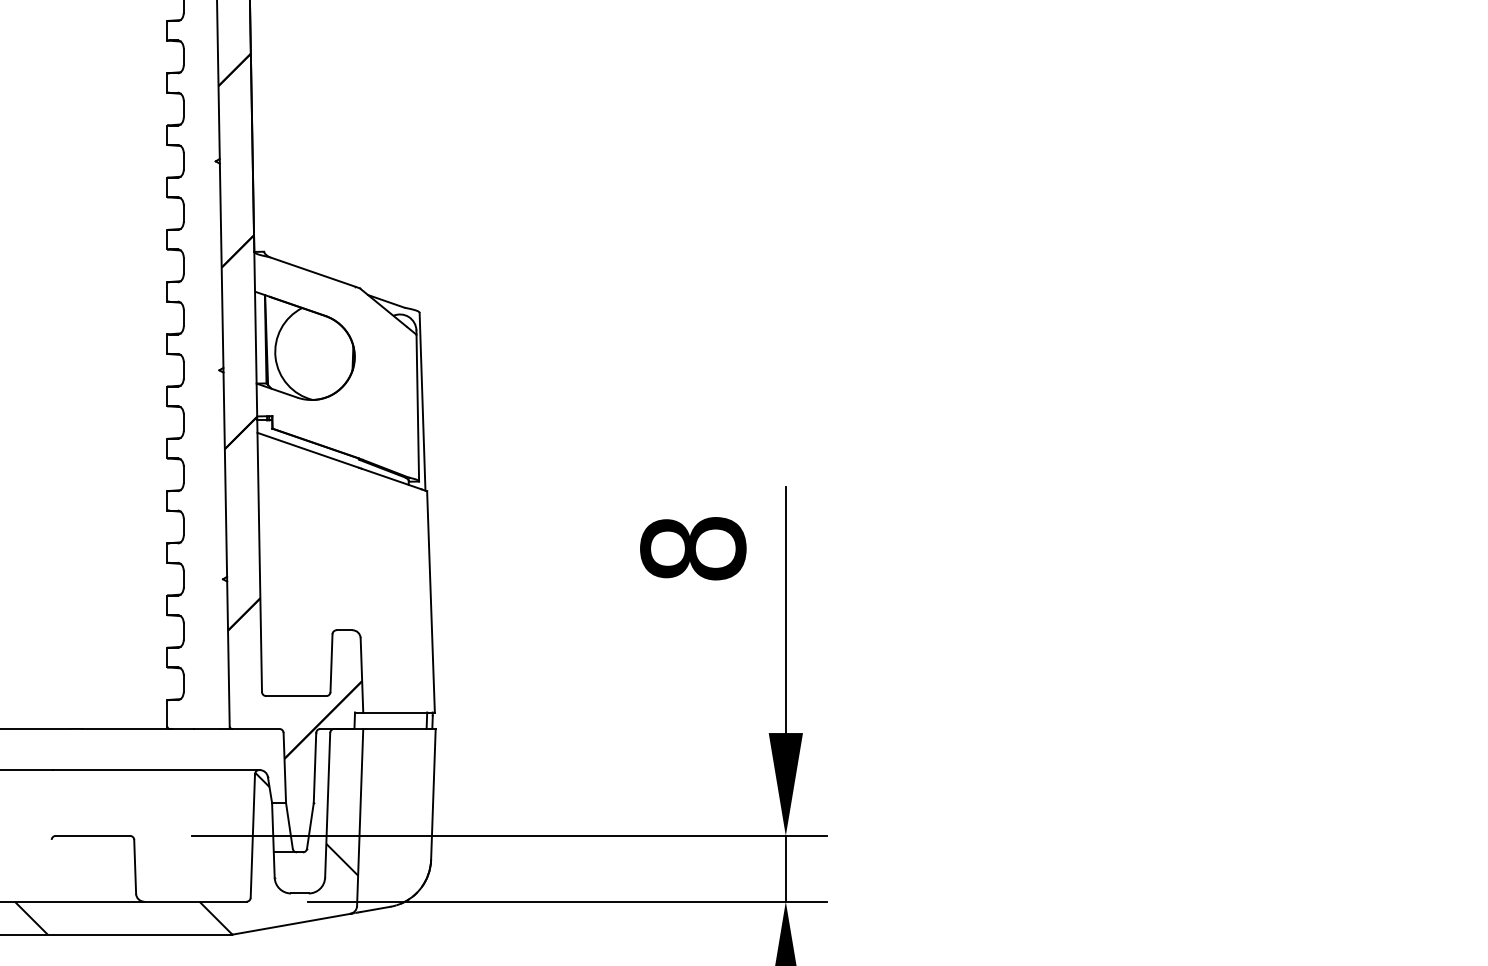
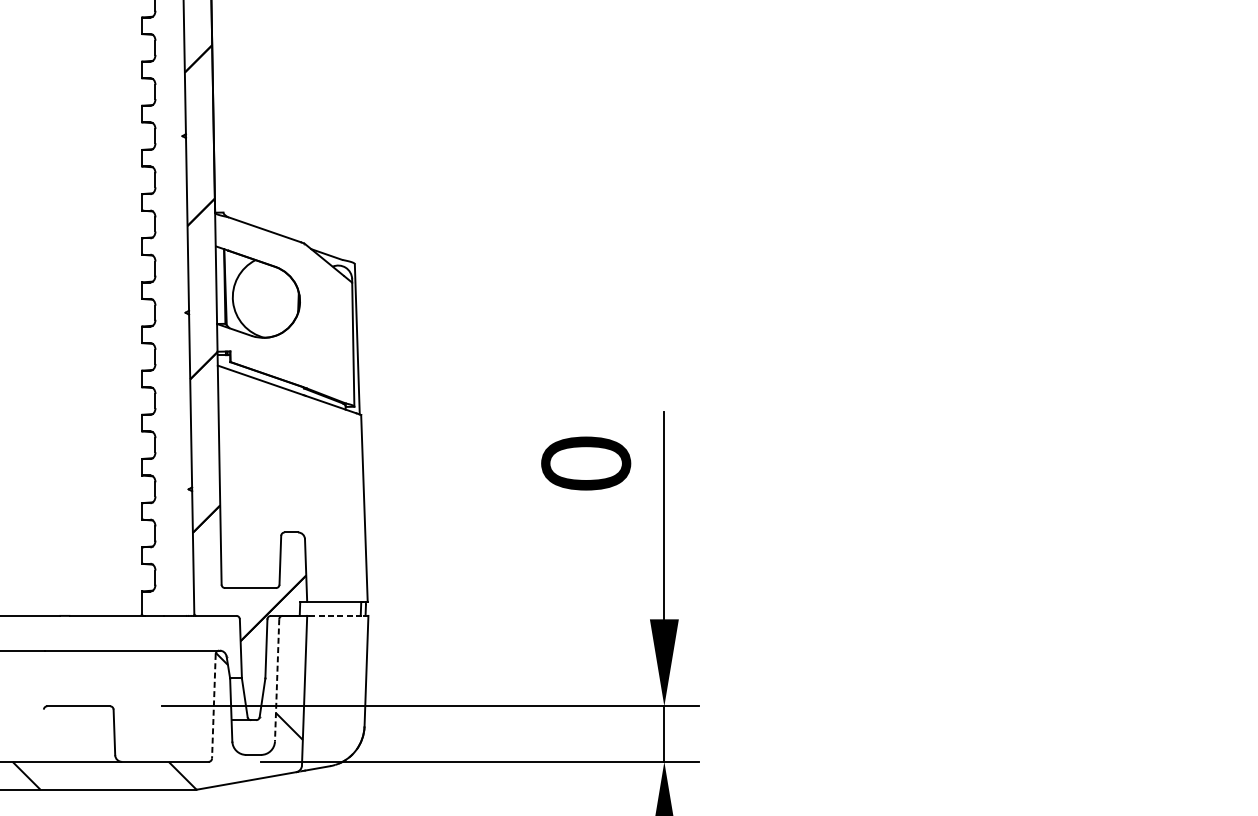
text: (693, 548) -> (586, 463), 8 -> 0
line: (398, 728) -> (336, 615), solid -> dashed
line: (327, 805) -> (276, 680), solid -> dashed
line: (252, 835) -> (213, 705), solid -> dashed

